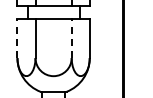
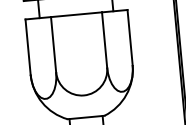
line: (17, 38) -> (28, 47), dashed -> solid
line: (71, 38) -> (104, 39), dashed -> solid

